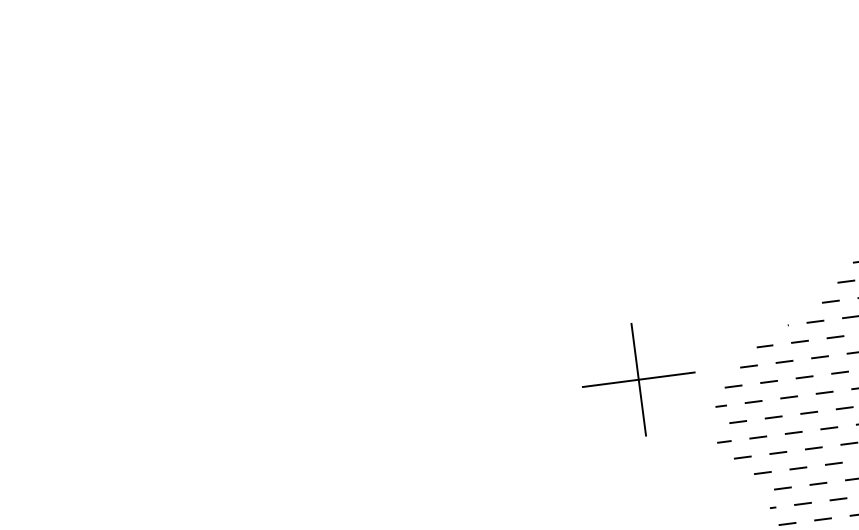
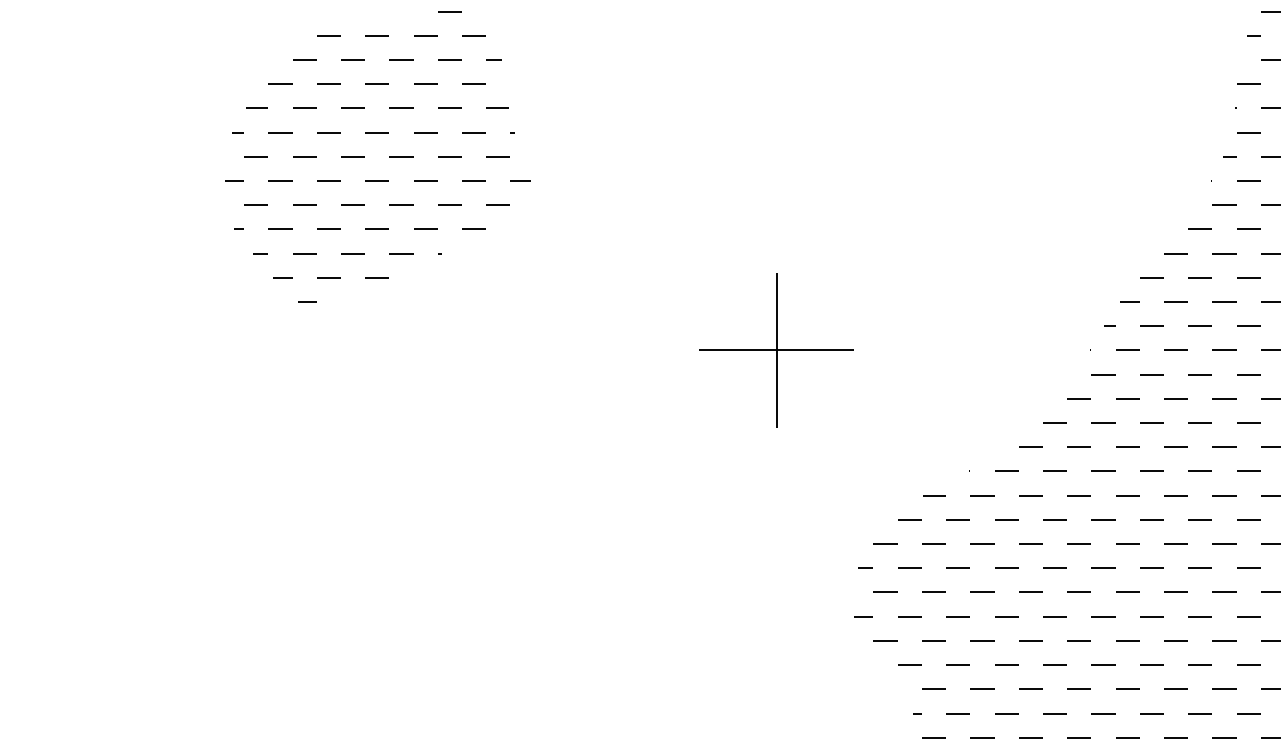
hatch: (324, 150) -> (377, 156), added
part: (638, 379) -> (776, 350), moved

